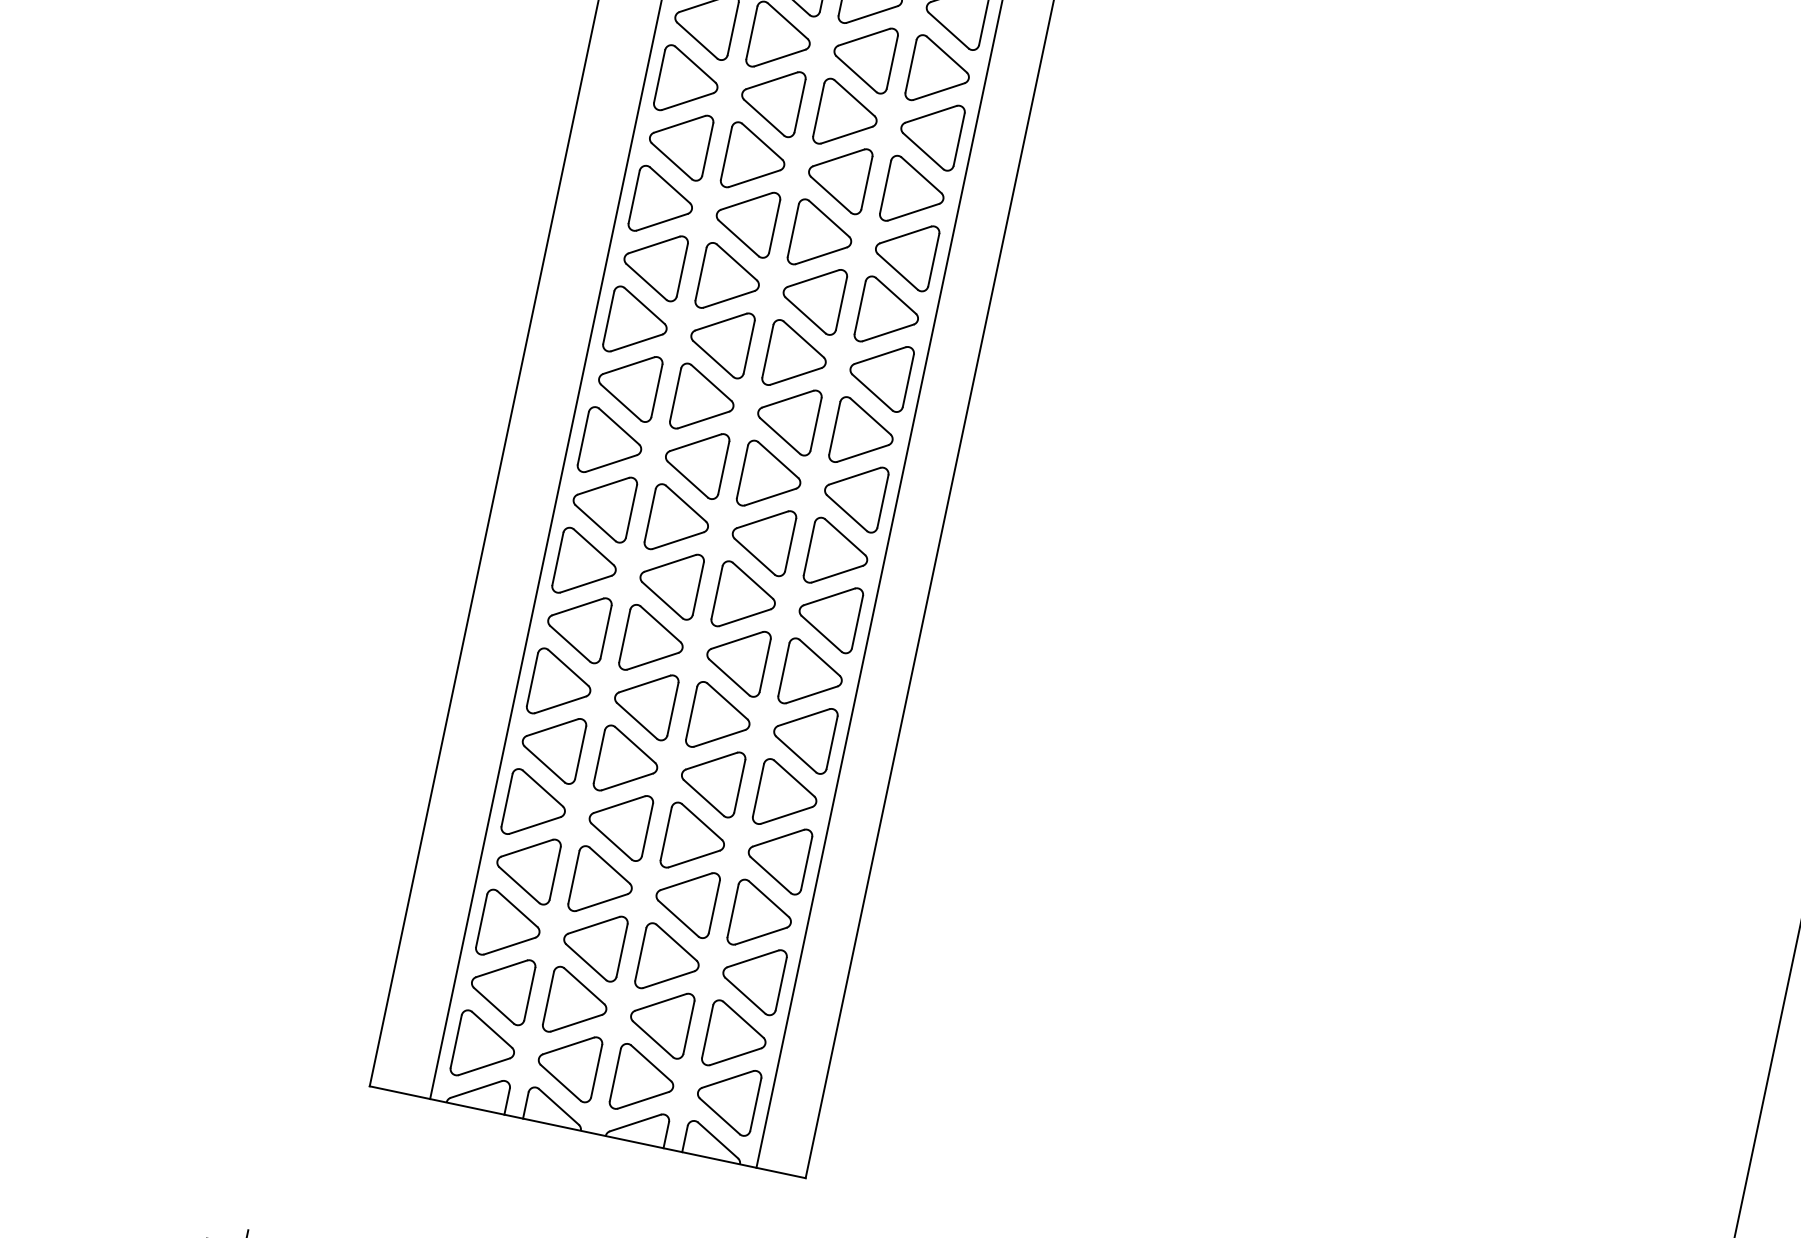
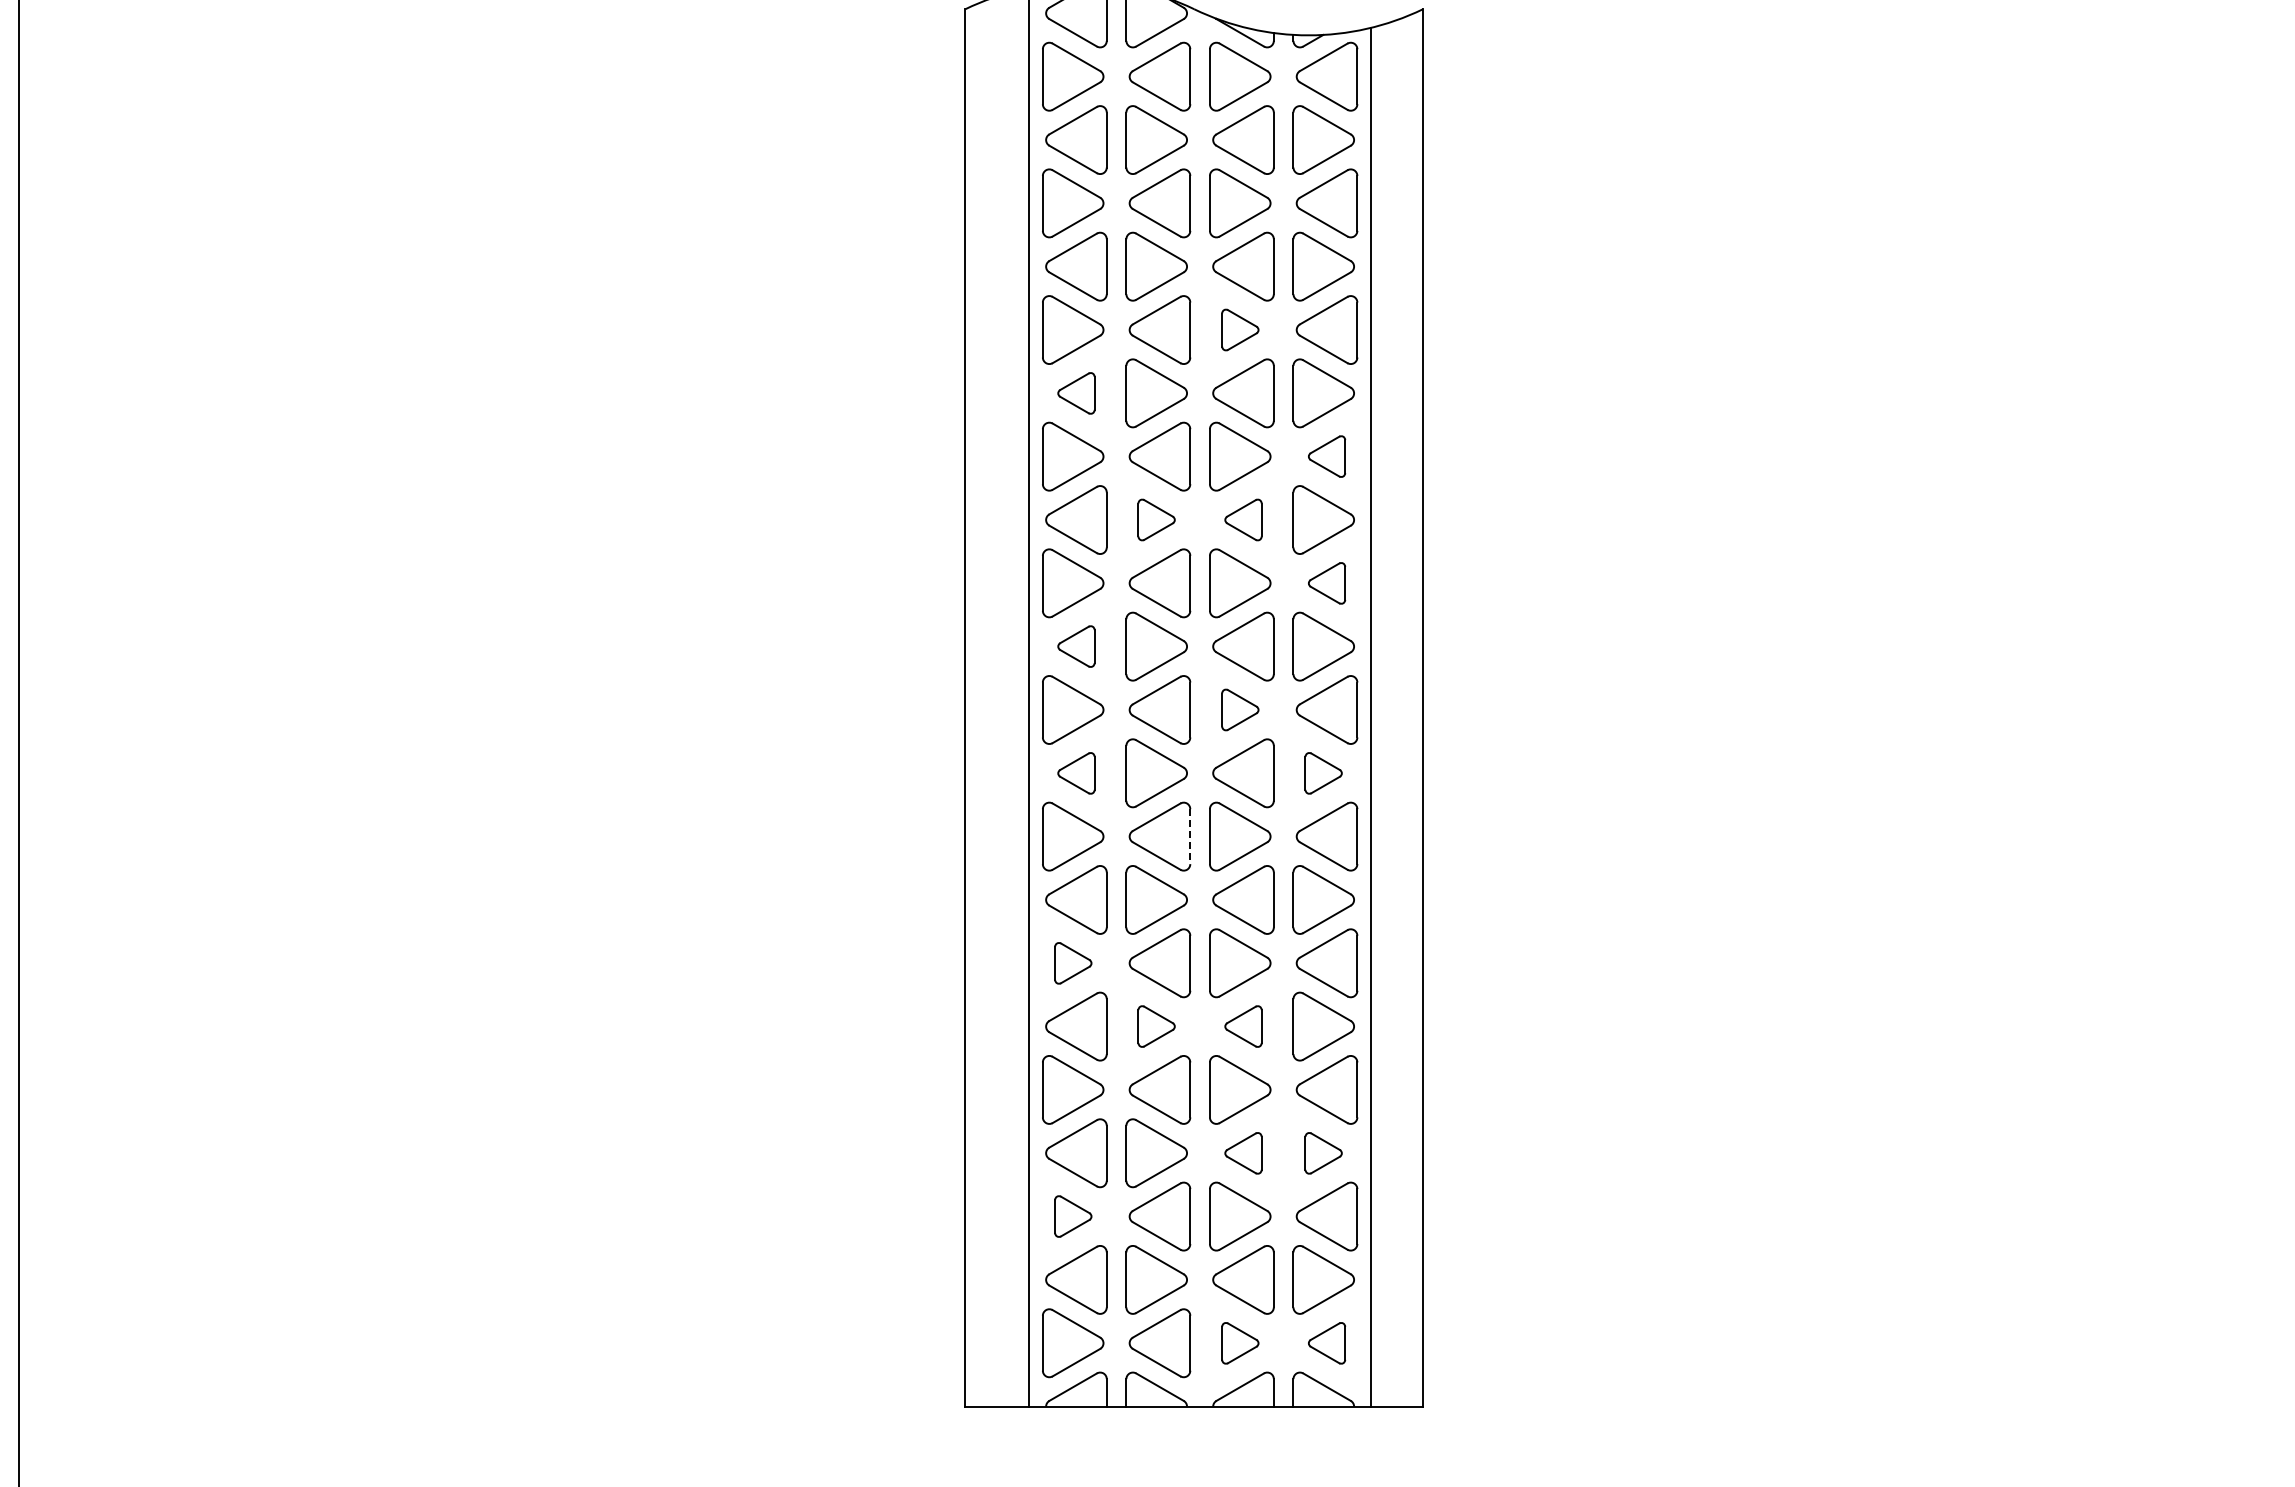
part: (847, 115) -> (1240, 329), size x0.6
part: (678, 143) -> (1076, 393), size x0.6
part: (904, 253) -> (1326, 456), size x0.6
part: (729, 279) -> (1156, 519), size x0.6
part: (812, 297) -> (1243, 519), size x0.6
part: (878, 374) -> (1326, 583), size x0.6
part: (628, 384) -> (1076, 646), size x0.6
part: (771, 477) -> (1240, 709), size x0.6
part: (602, 505) -> (1076, 773), size x0.6
part: (837, 555) -> (1323, 773), size x0.6
line: (698, 589) -> (1190, 837), solid -> dashed
part: (561, 685) -> (1073, 963), size x0.6
part: (628, 762) -> (1156, 1026), size x0.6
part: (710, 780) -> (1243, 1026), size x0.6
part: (685, 901) -> (1243, 1153), size x0.6
part: (761, 917) -> (1323, 1153), size x0.6
part: (510, 926) -> (1073, 1216), size x0.6
part: (644, 1081) -> (1240, 1343), size x0.6
part: (726, 1098) -> (1326, 1343), size x0.6

